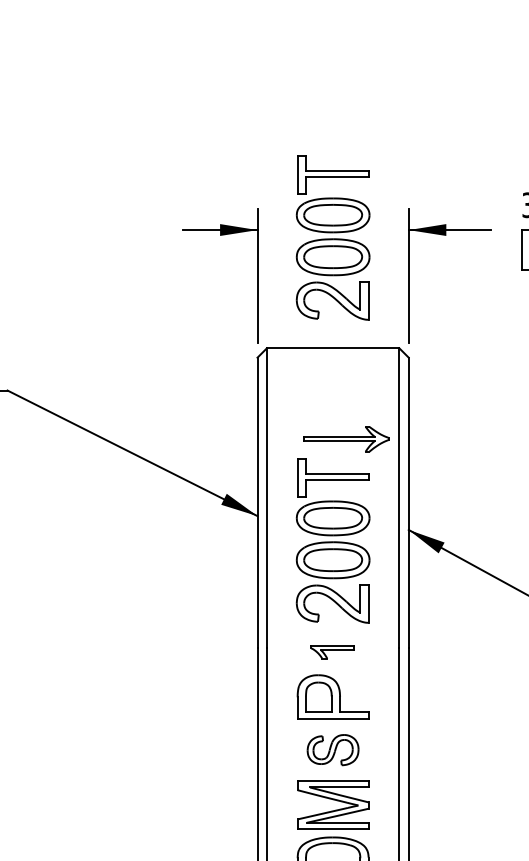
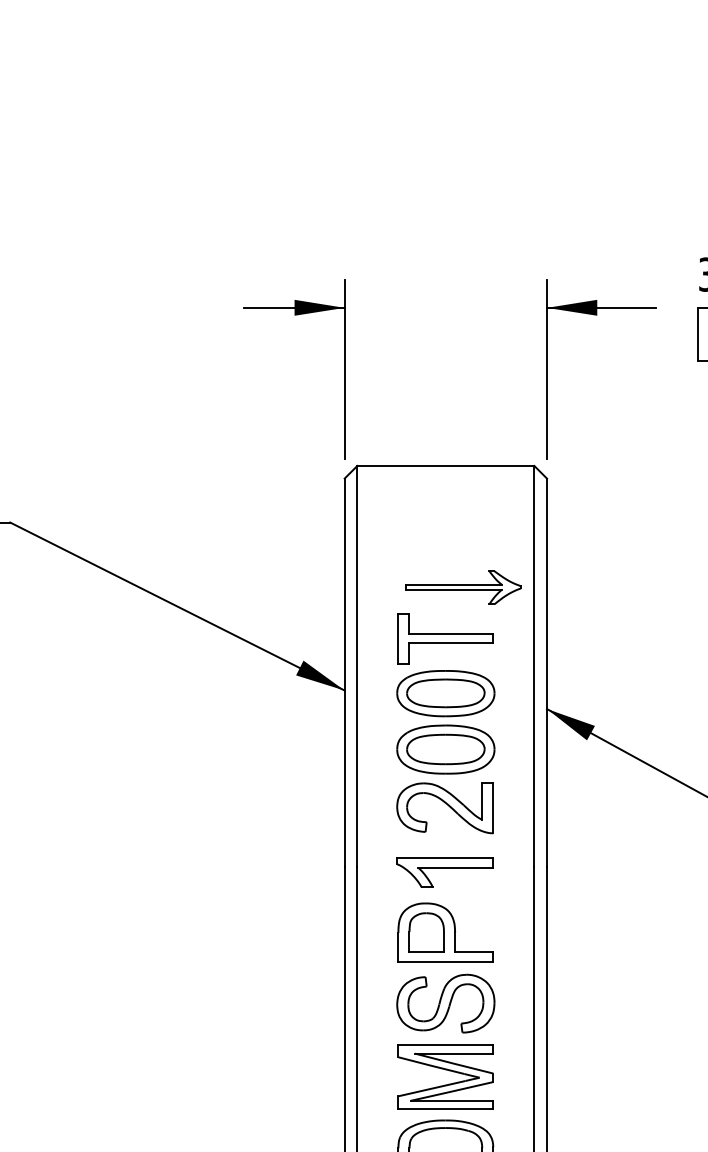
part: (332, 237) -> (444, 317), removed
part: (332, 651) -> (444, 871), size x1.67
part: (332, 749) -> (444, 1002), size x1.43

